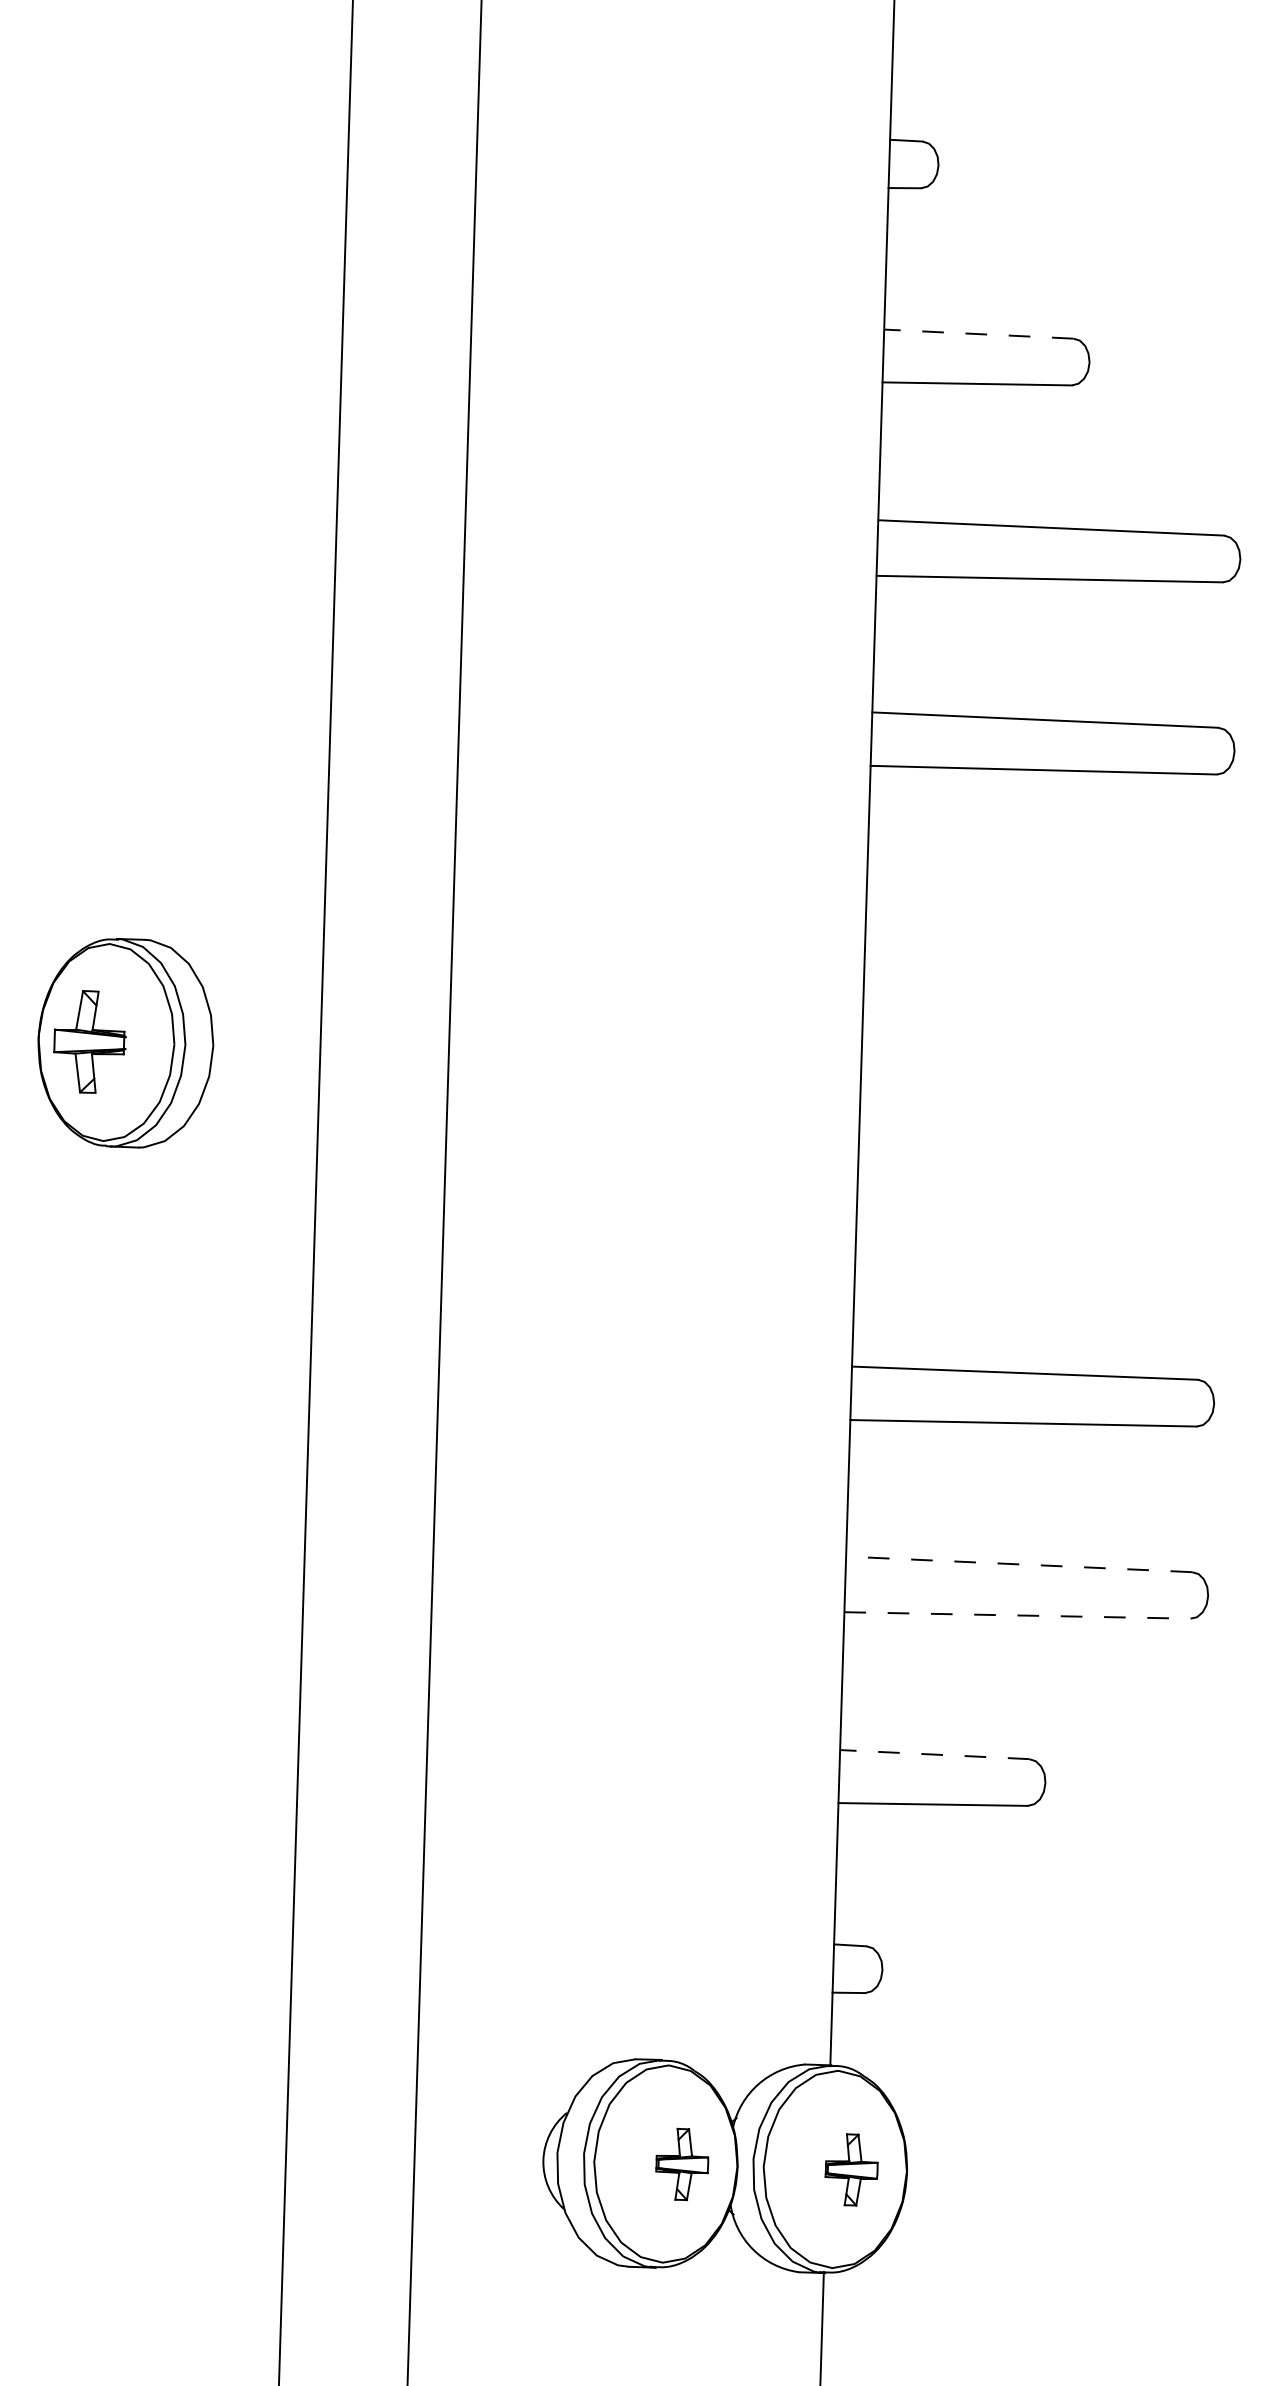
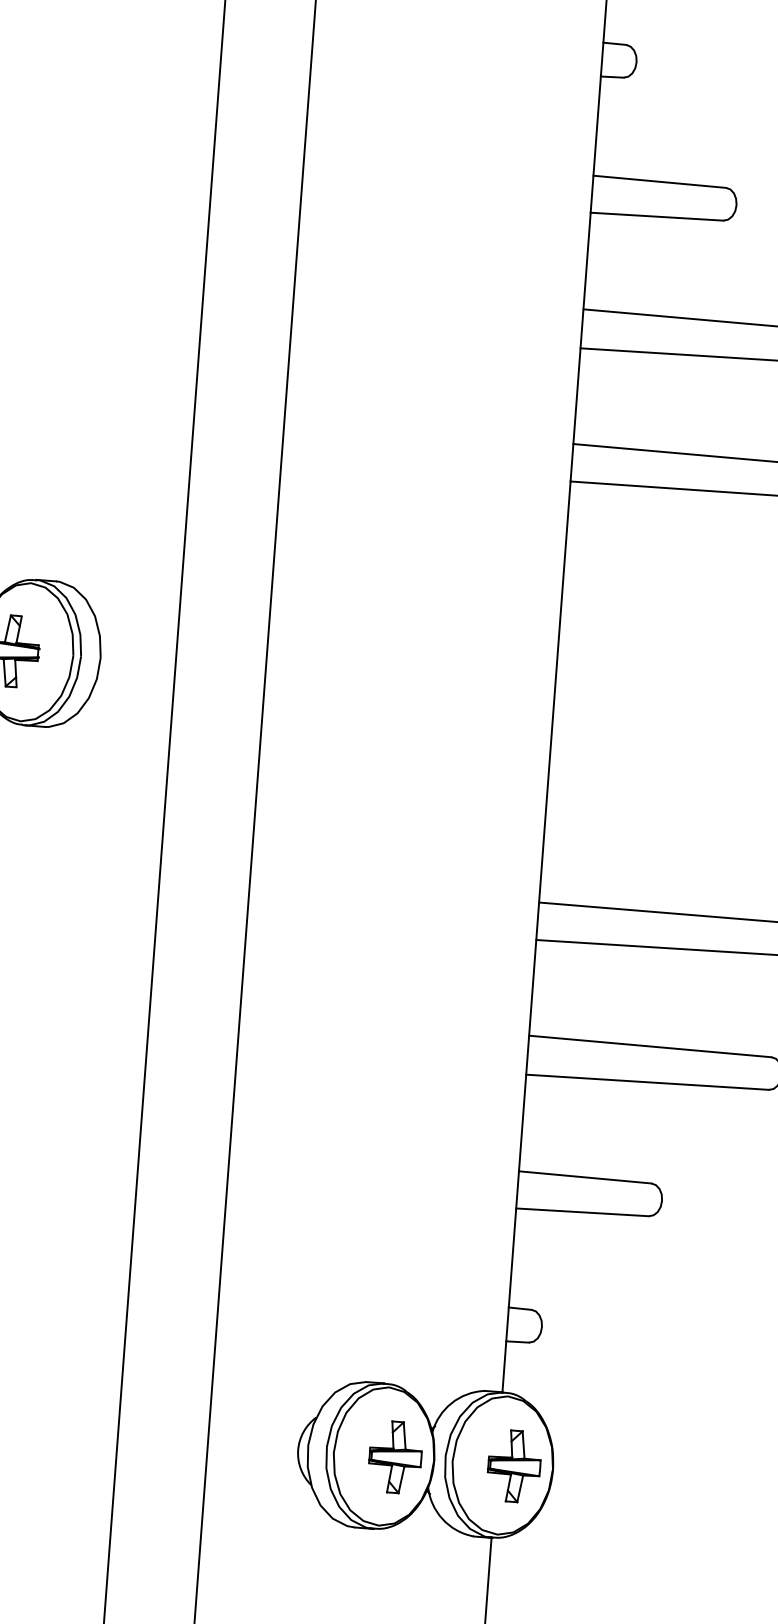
line: (978, 334) -> (659, 182), dashed -> solid
line: (1018, 1564) -> (649, 1046), dashed -> solid
line: (1018, 1615) -> (648, 1082), dashed -> solid
line: (934, 1754) -> (585, 1177), dashed -> solid
part: (682, 2164) -> (395, 1457), size x1.43
part: (851, 2169) -> (514, 1466), size x1.43

